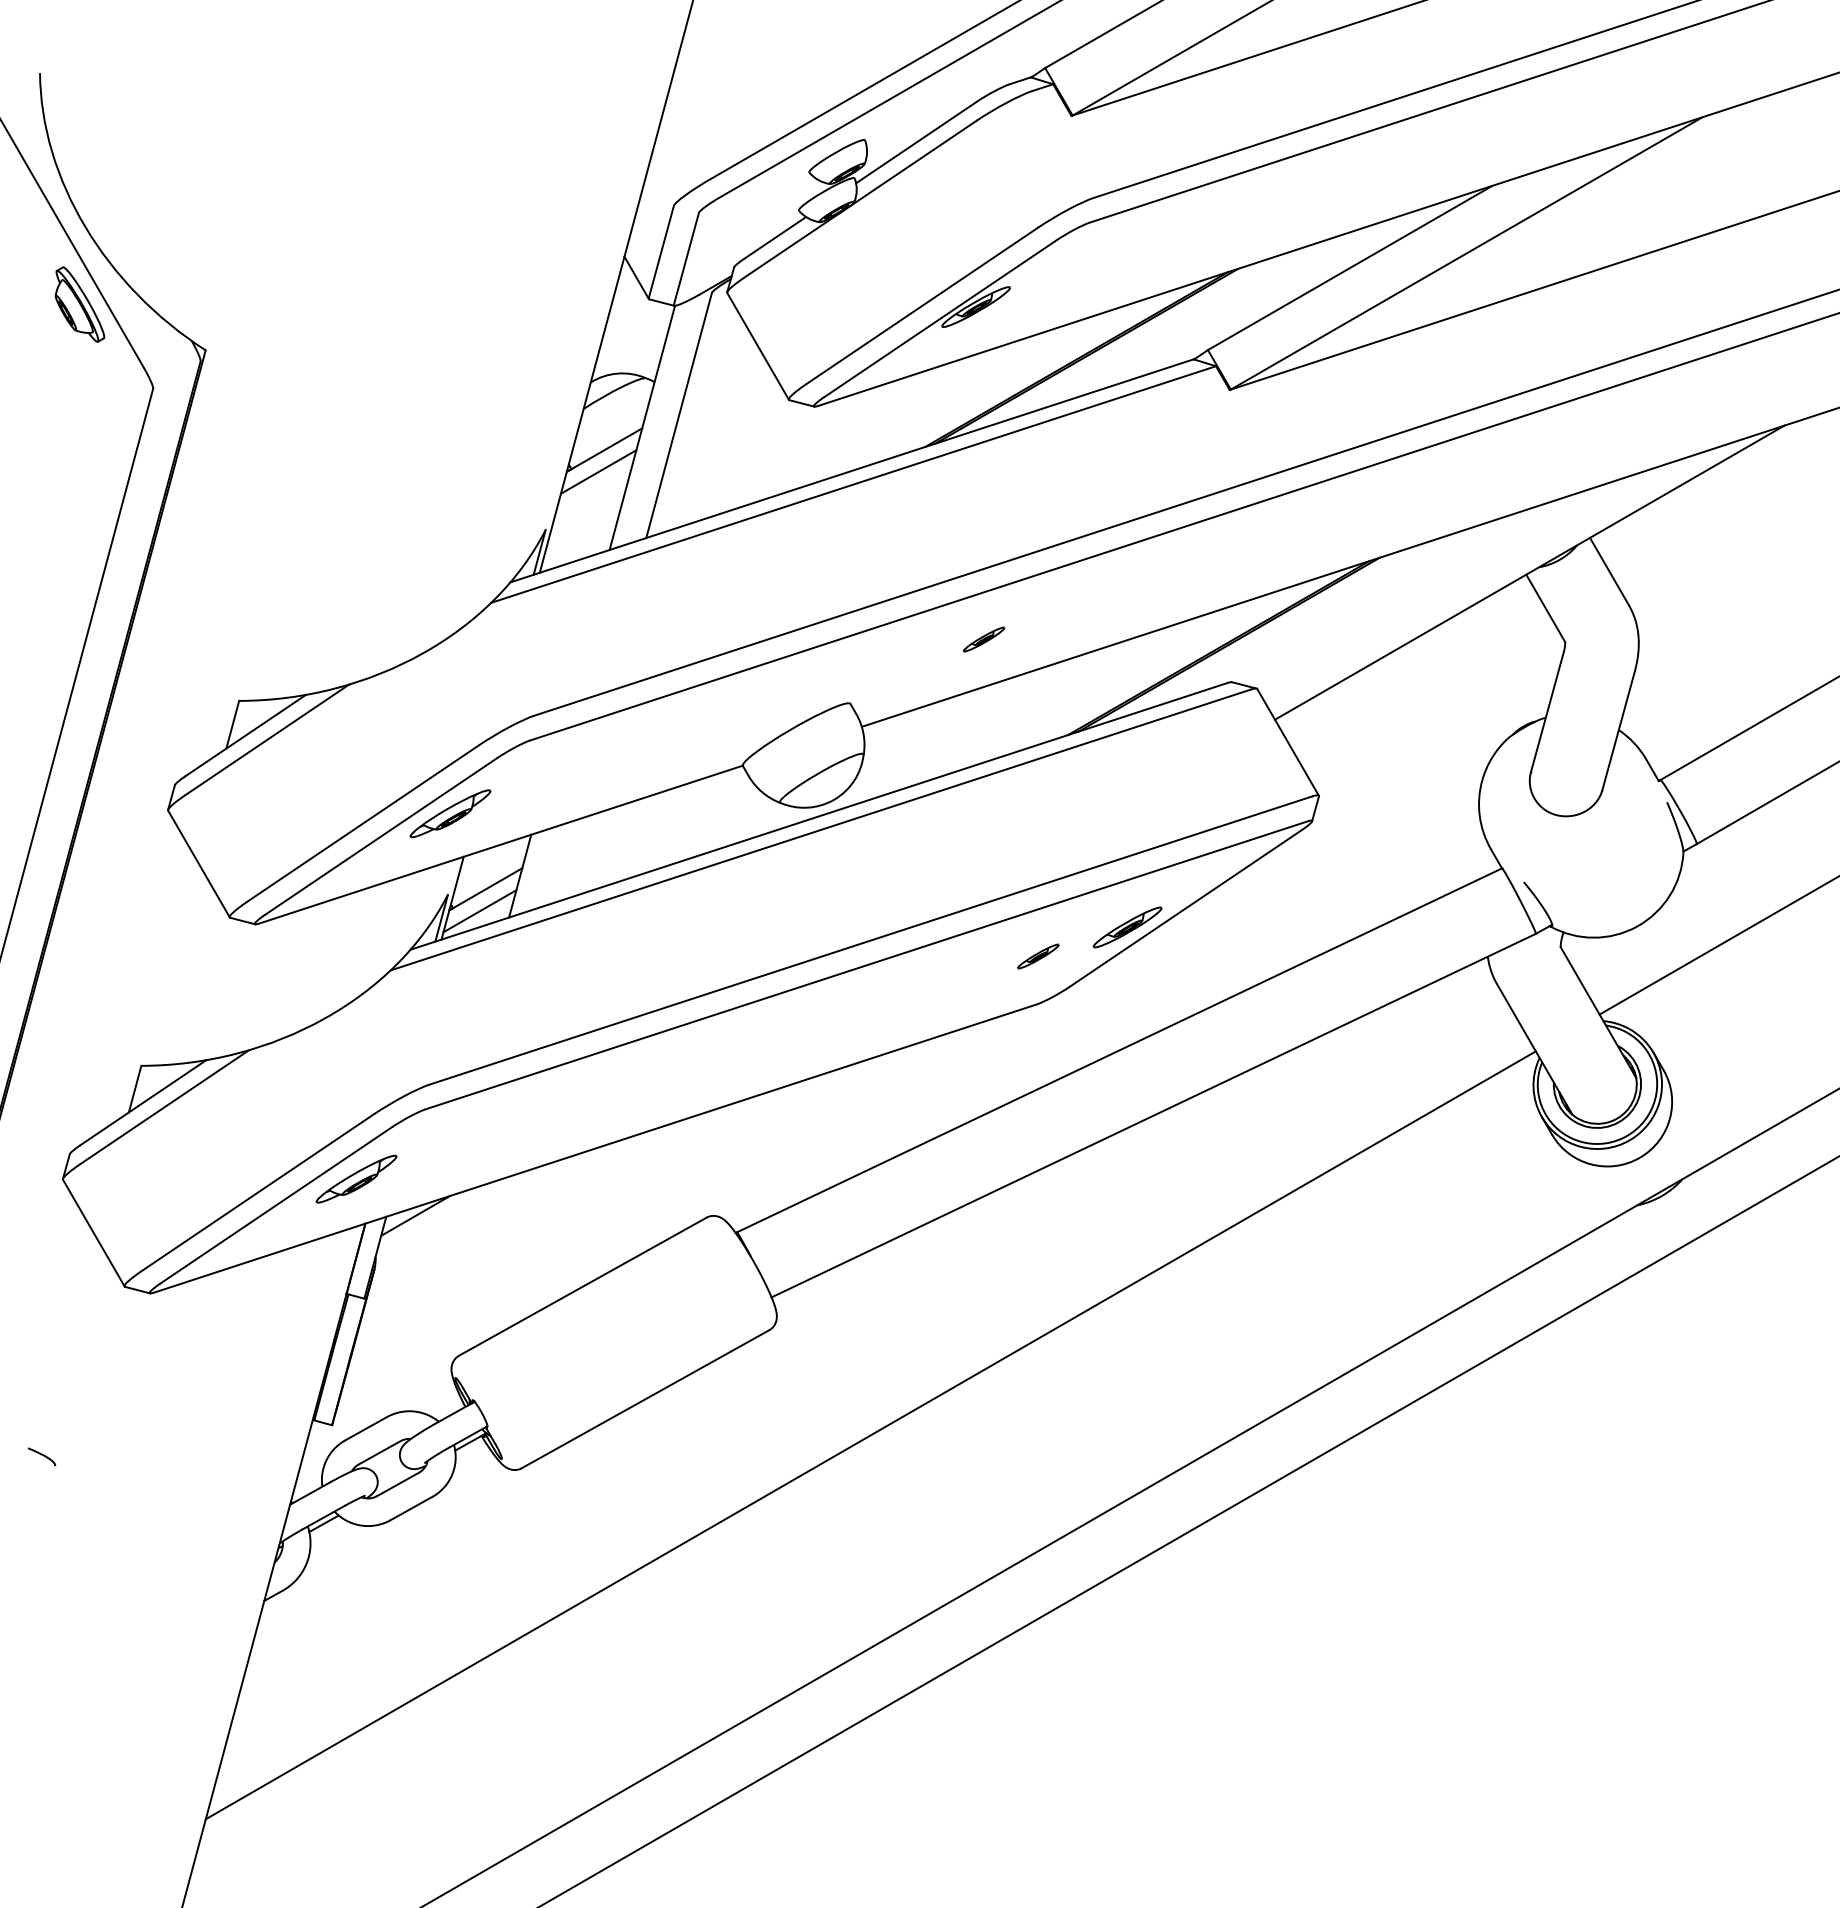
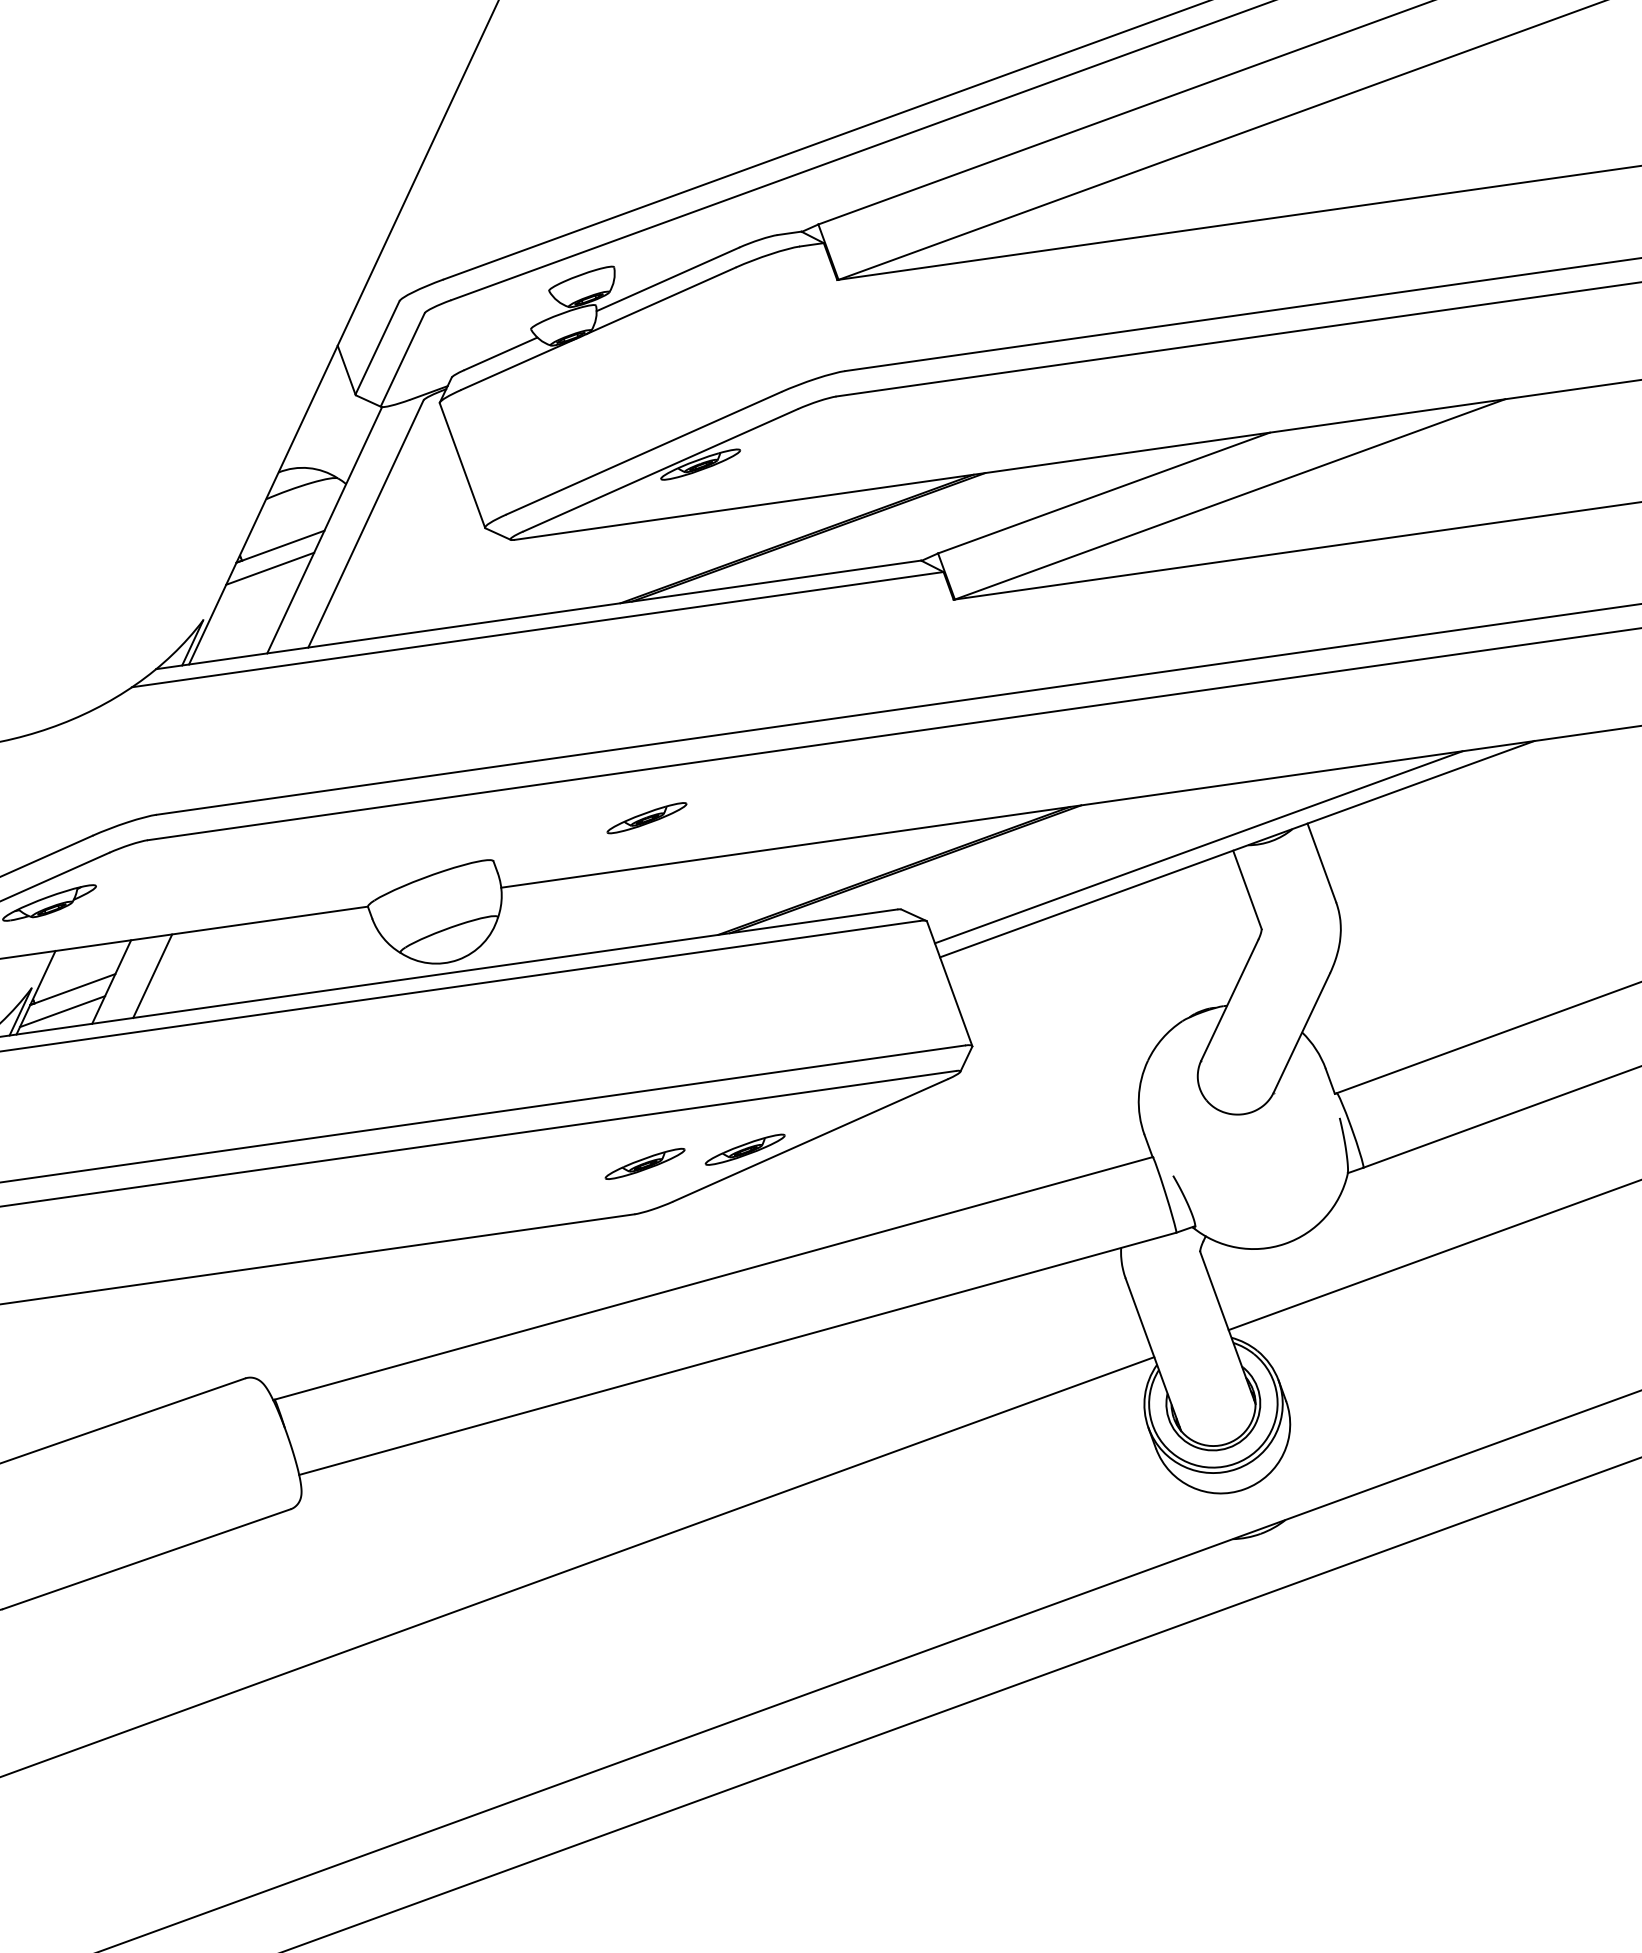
line: (1494, 576) -> (1199, 846), added
part: (983, 639) -> (646, 817), size x1.67
line: (556, 863) -> (152, 975), added
part: (1038, 956) -> (645, 1163), size x1.67

